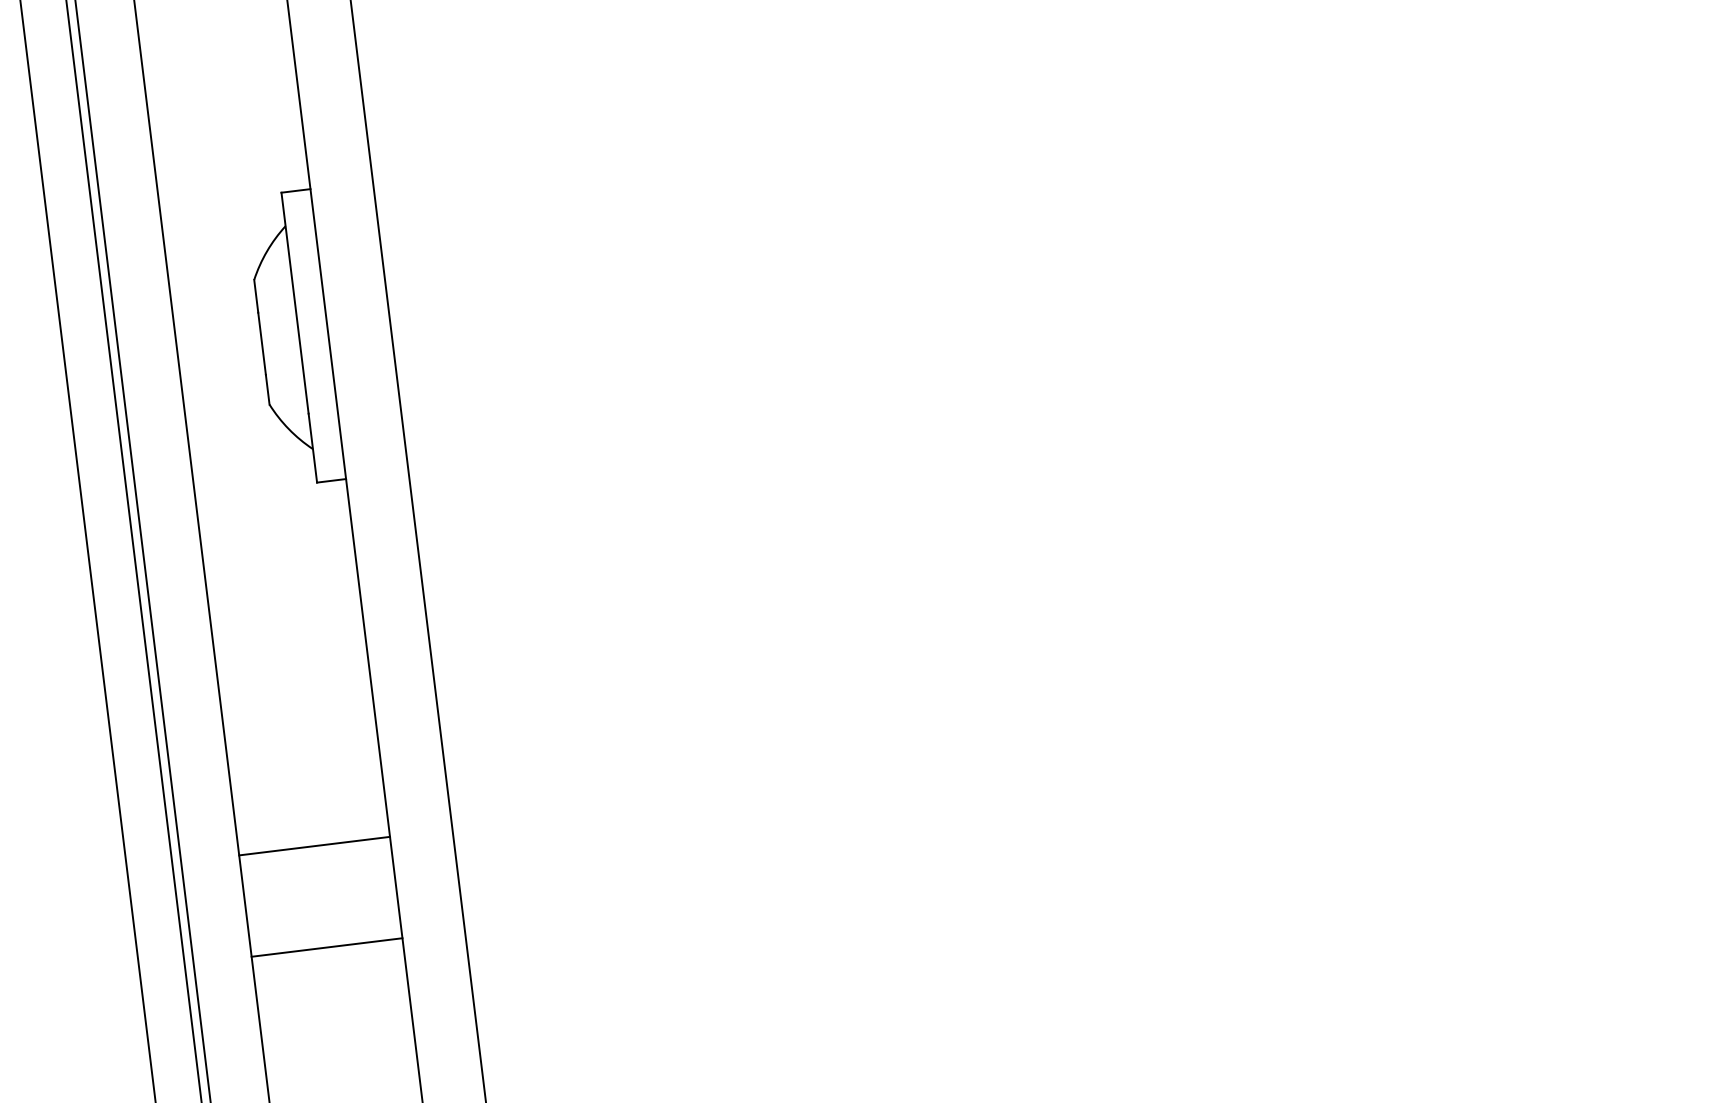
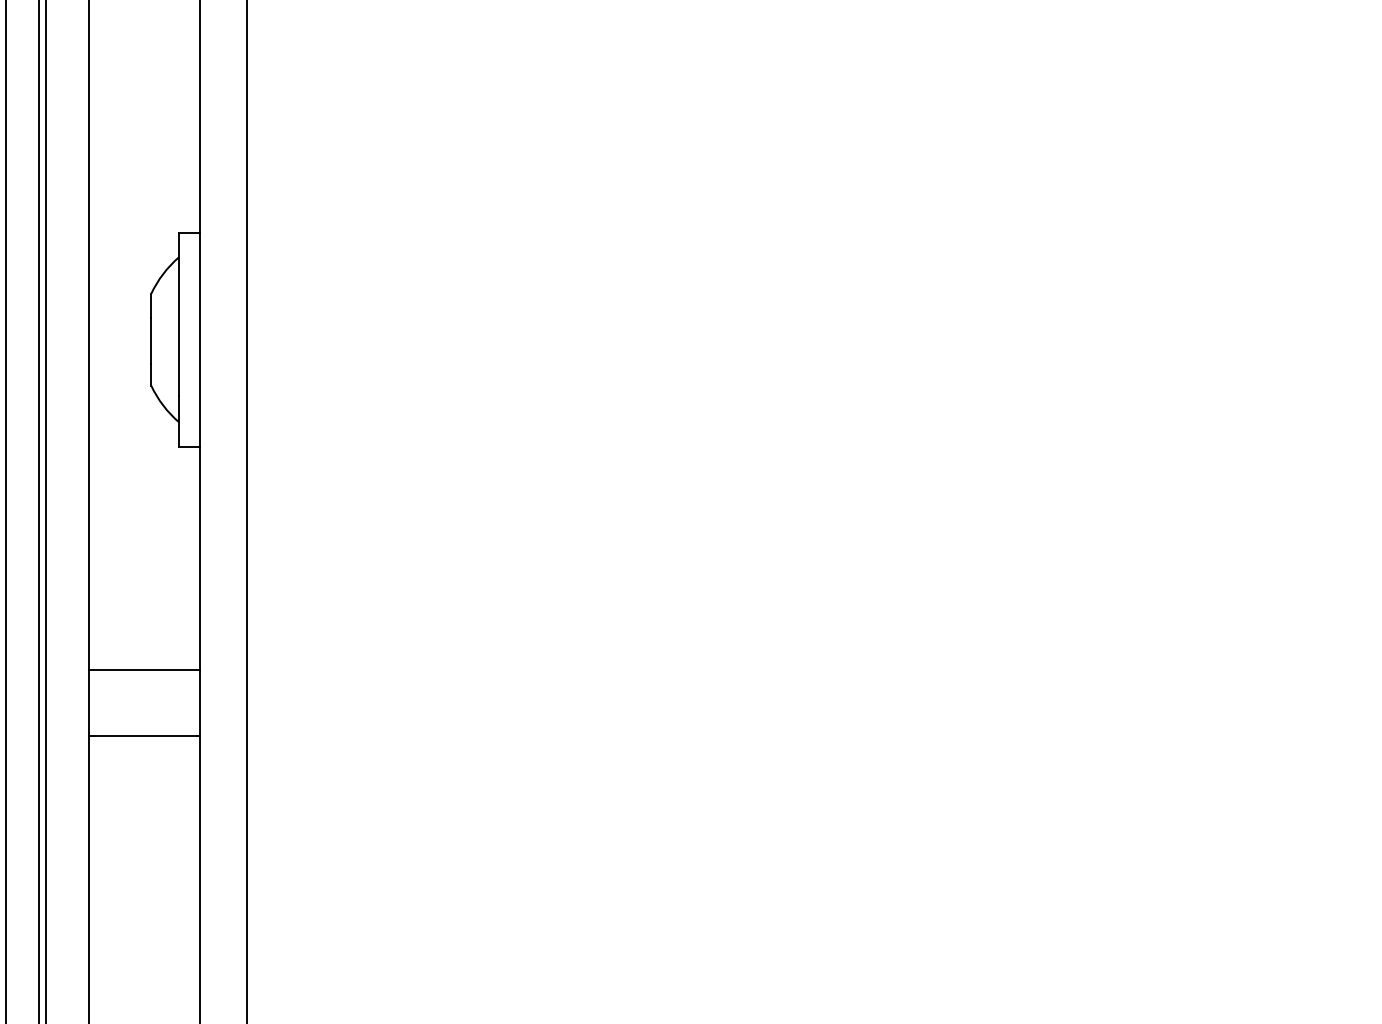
line: (314, 845) -> (144, 669), moved
line: (326, 947) -> (144, 735), moved

